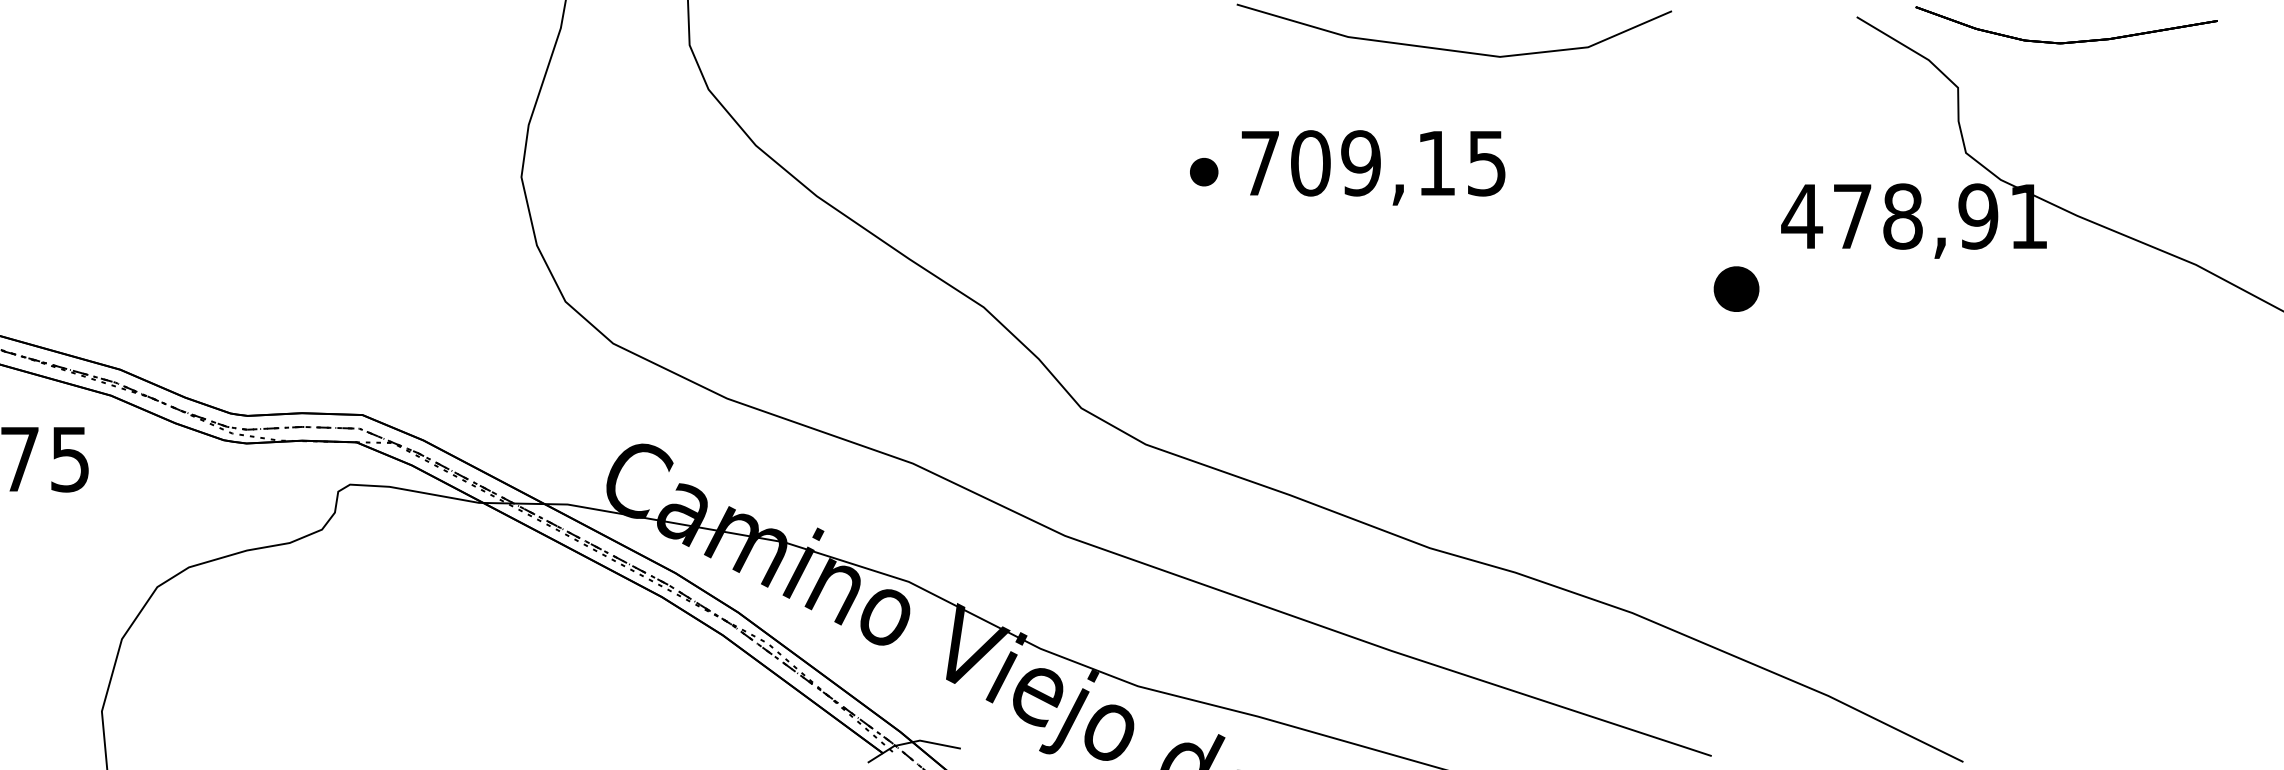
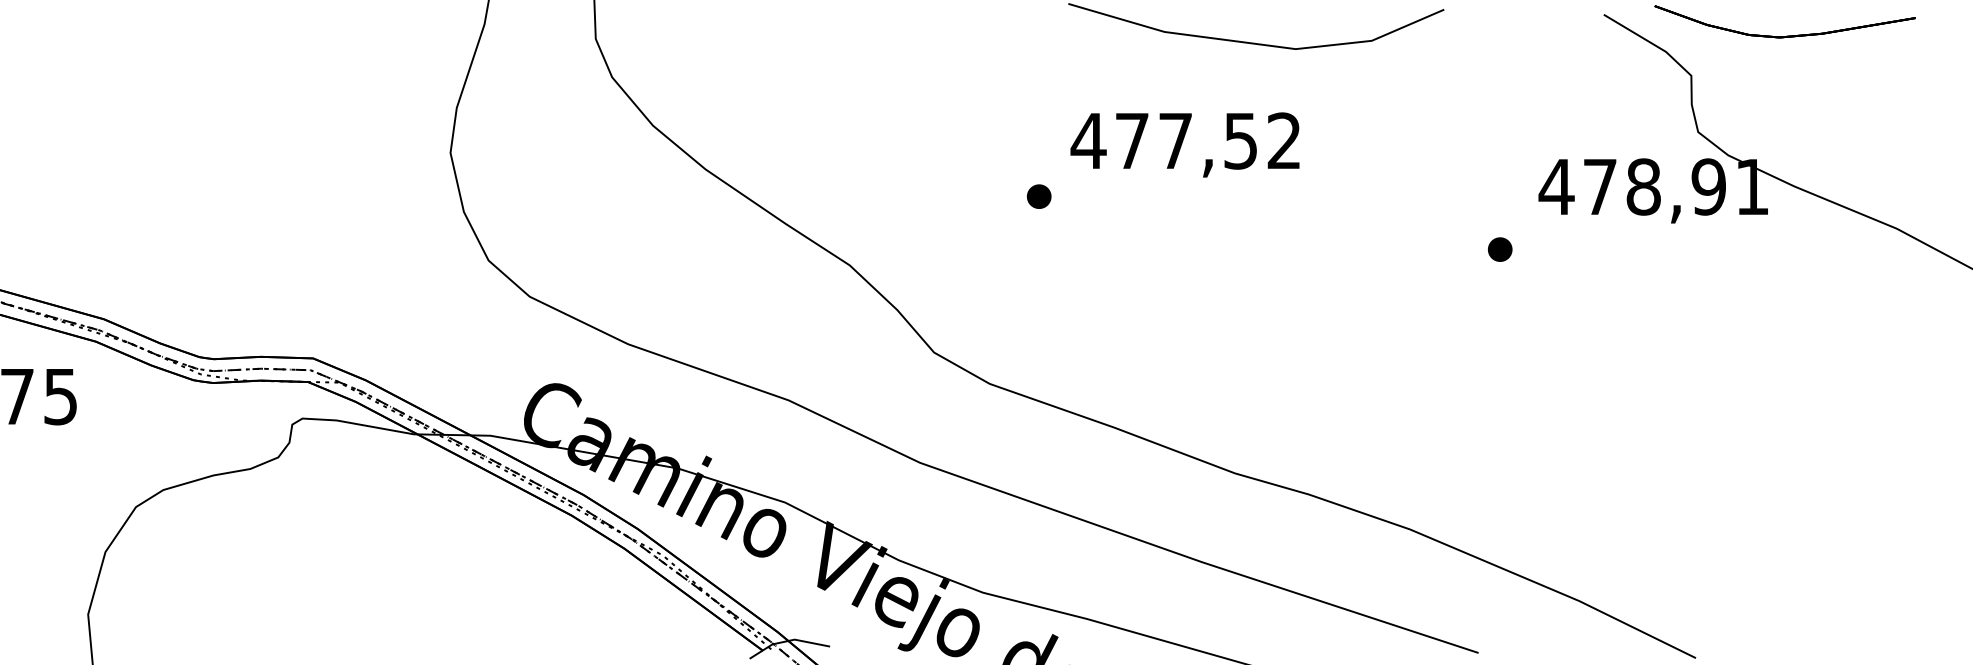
text: (1372, 162) -> (1185, 140), 709,15 -> 477,52
part: (1204, 171) -> (1039, 196), moved
part: (1737, 288) -> (1500, 249), size x0.62

